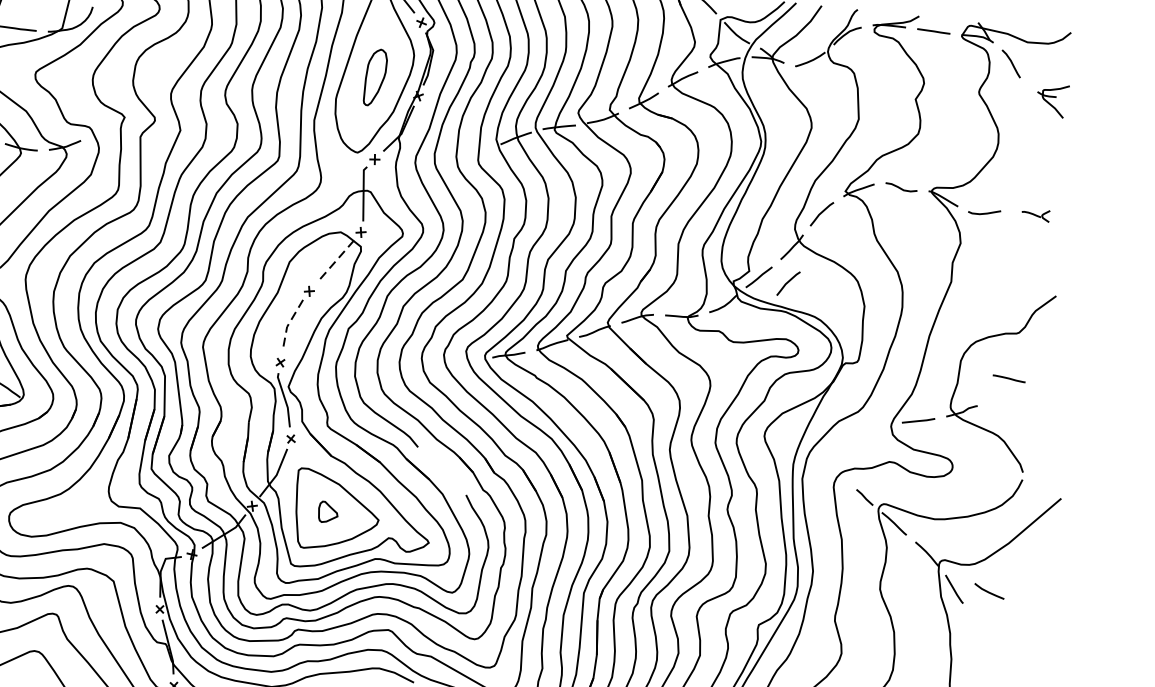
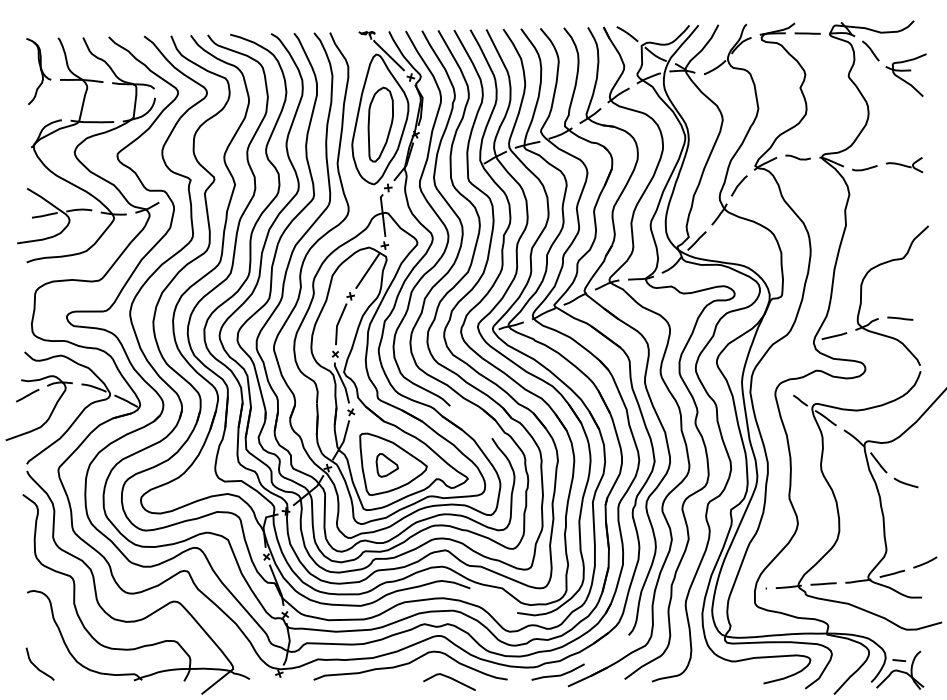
part: (375, 77) -> (380, 124), size x1.67
part: (1051, 99) -> (905, 74), size x1.67
part: (1035, 215) -> (904, 165), size x1.67
line: (336, 261) -> (368, 270), dashed -> solid
line: (788, 283) -> (720, 242), removed
line: (287, 325) -> (337, 324), dashed -> solid
line: (1009, 378) -> (900, 318), moved
part: (327, 512) -> (386, 465), size x1.43
line: (988, 590) -> (905, 482), moved

